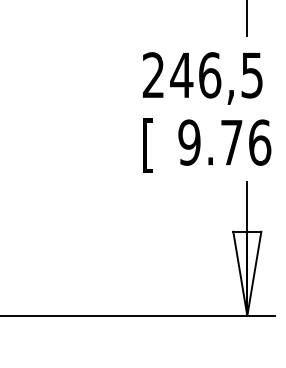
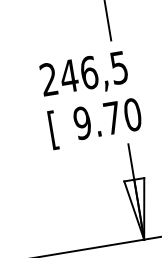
text: (260, 142) -> (133, 114), 9.76 -> 9.70

